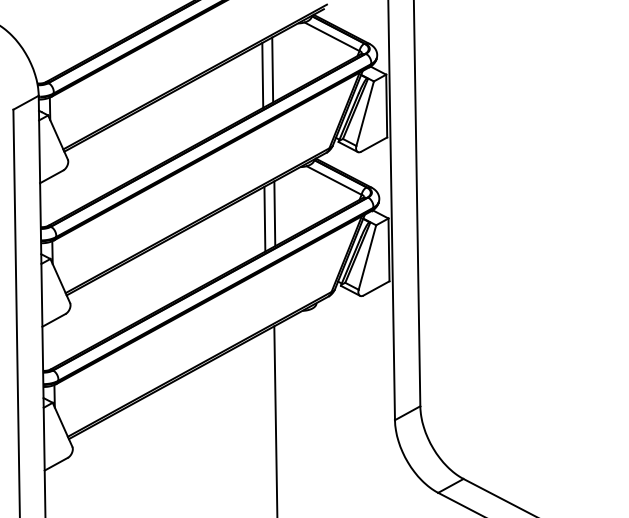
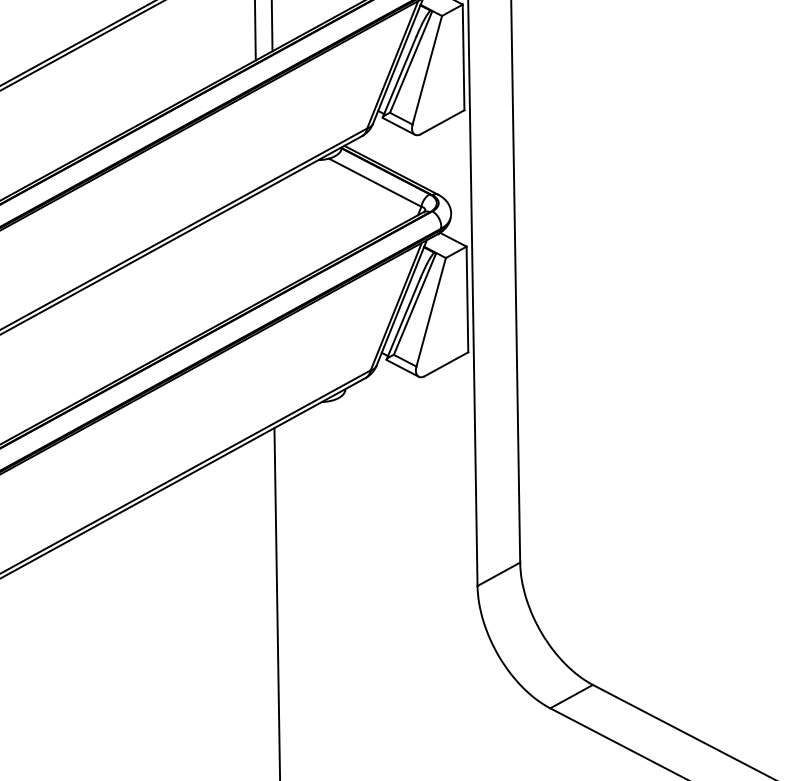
line: (274, 213) -> (274, 238), removed
line: (264, 218) -> (257, 246), removed

